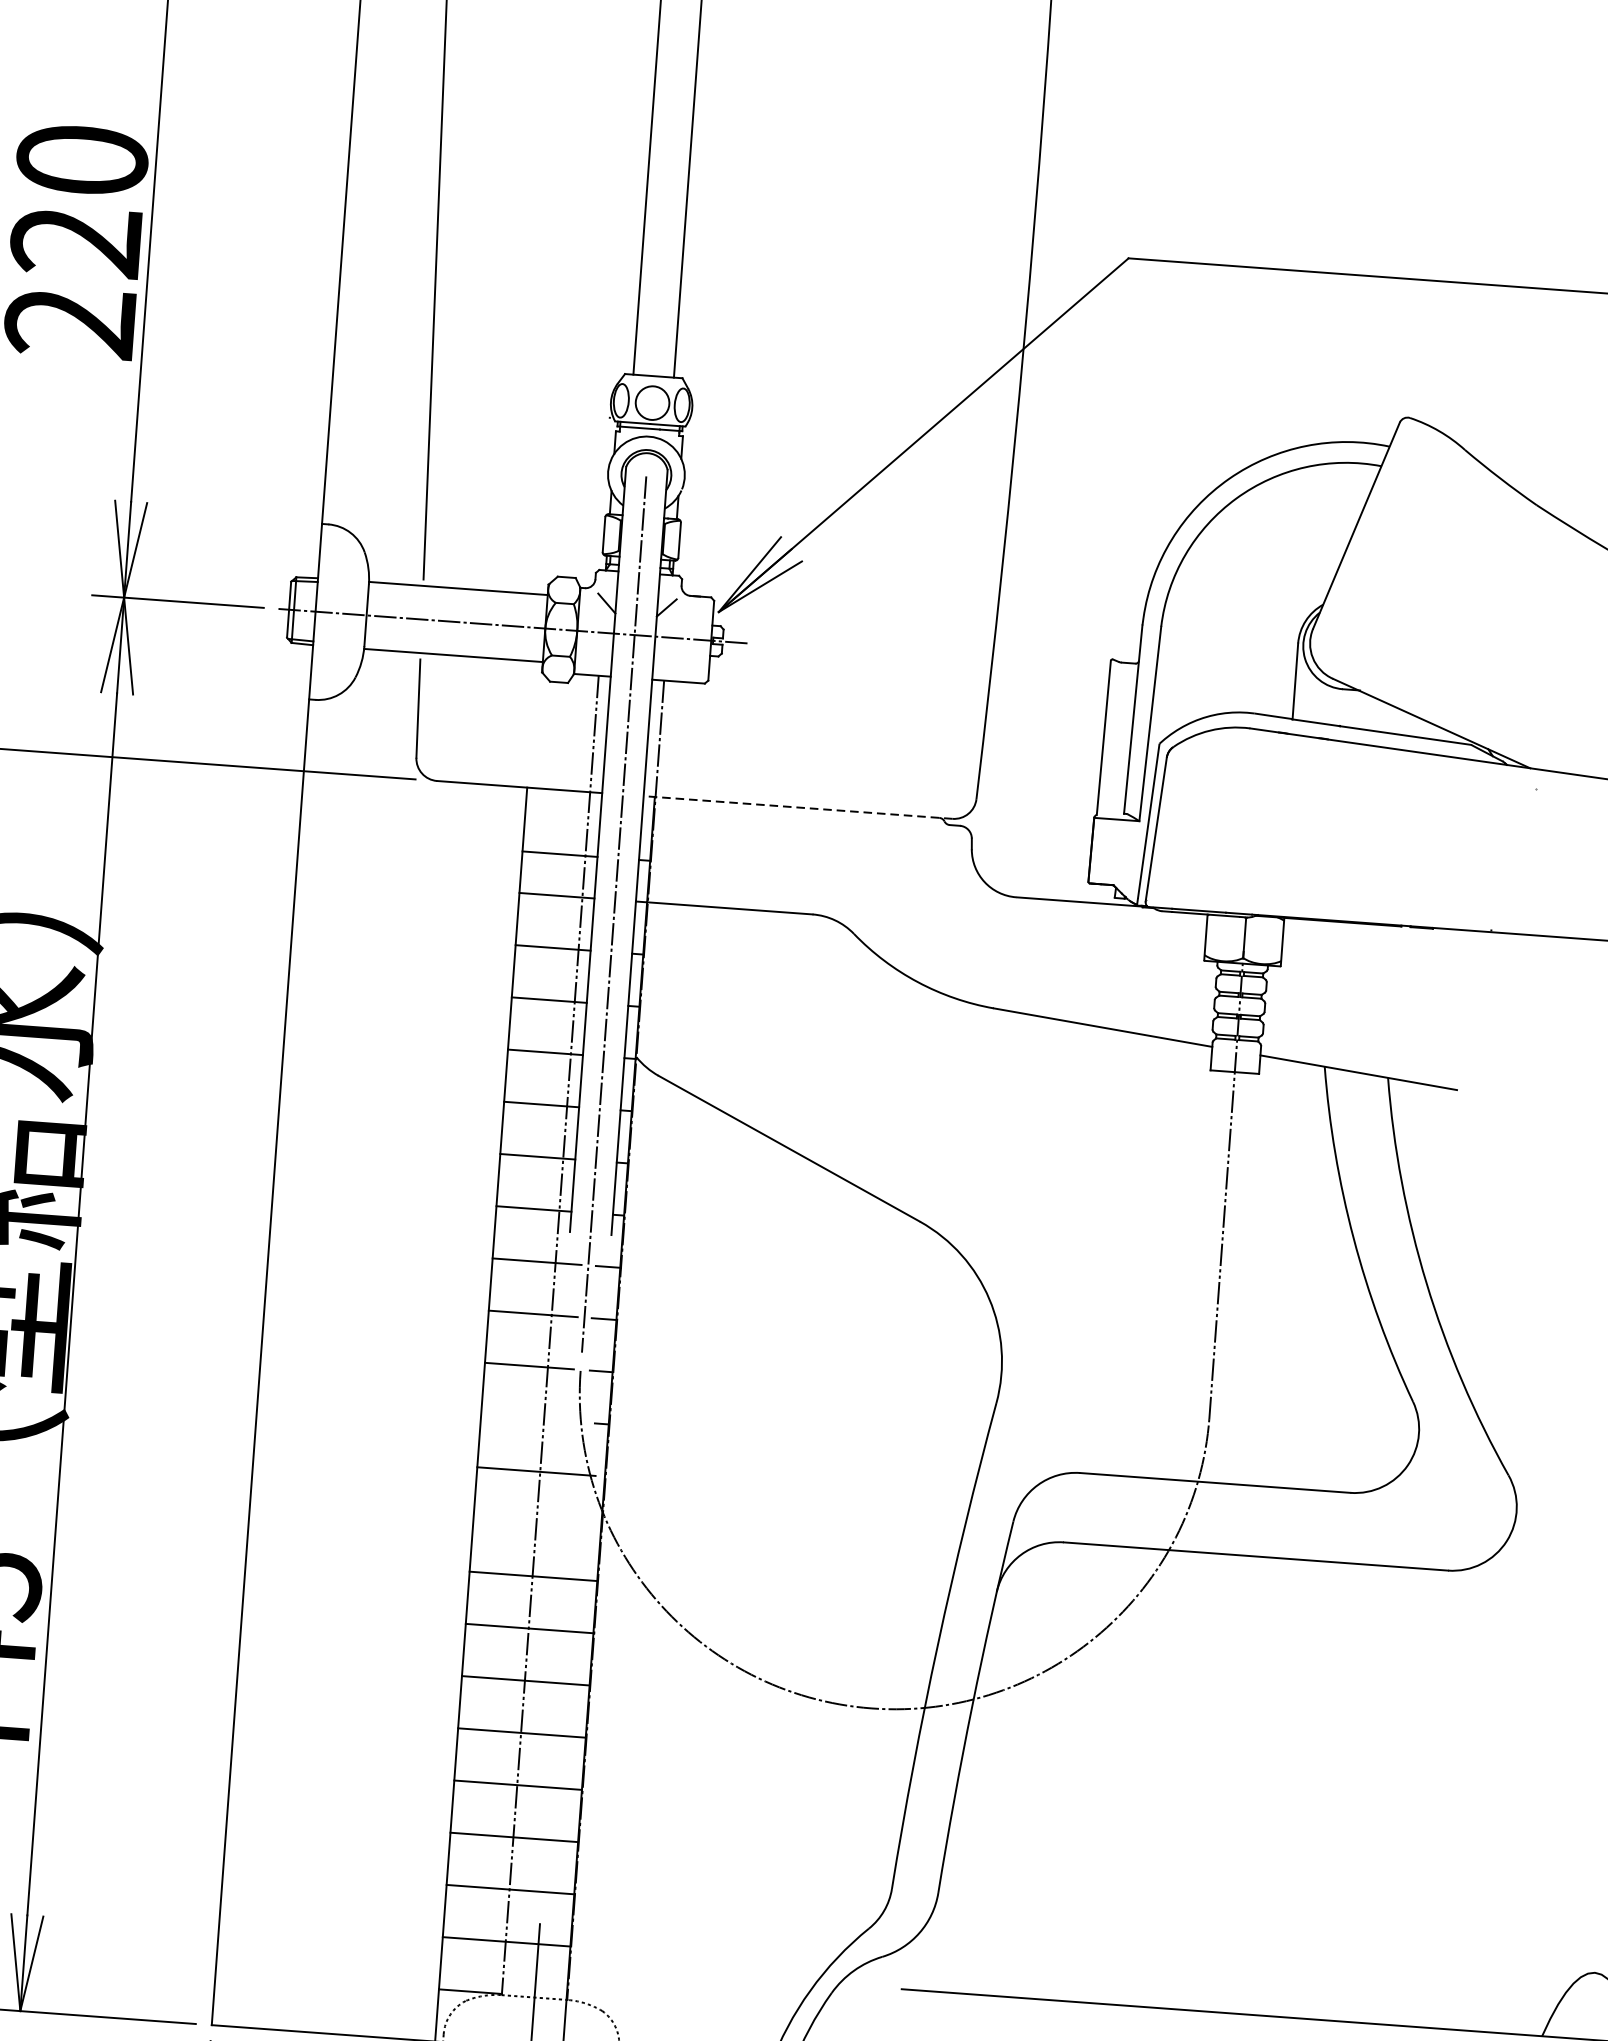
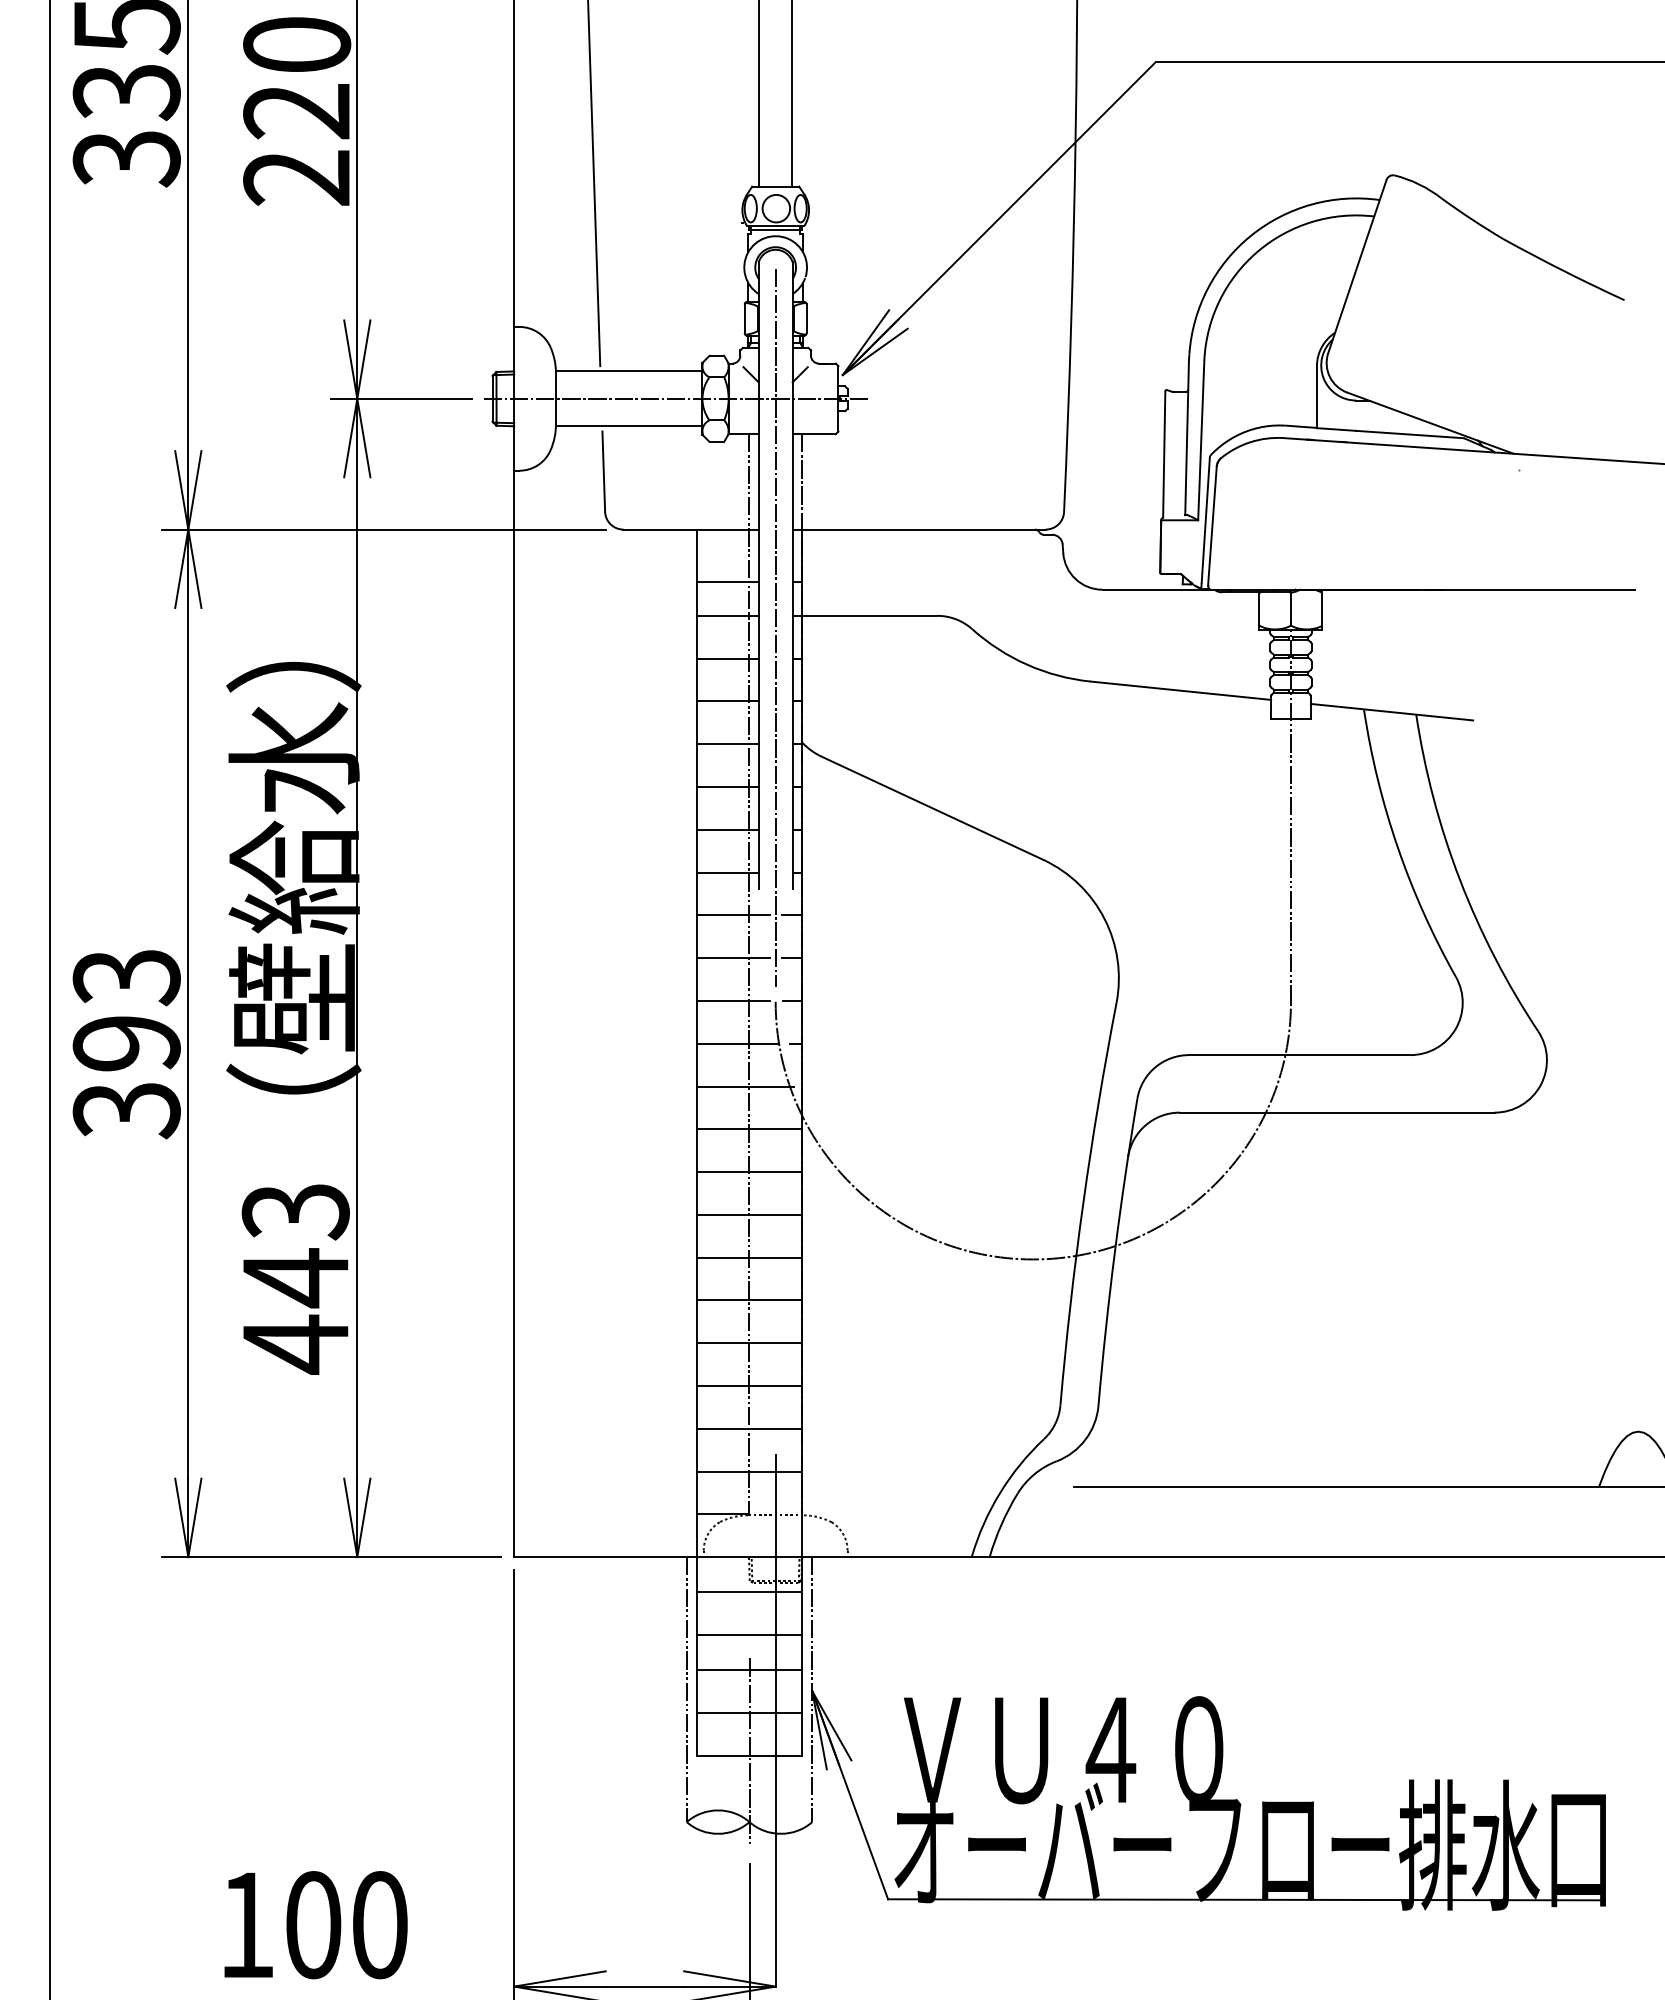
line: (798, 807) -> (919, 529), dashed -> solid
line: (530, 1418) -> (737, 1043), added
line: (537, 1524) -> (749, 1129), added

